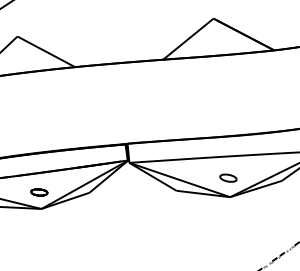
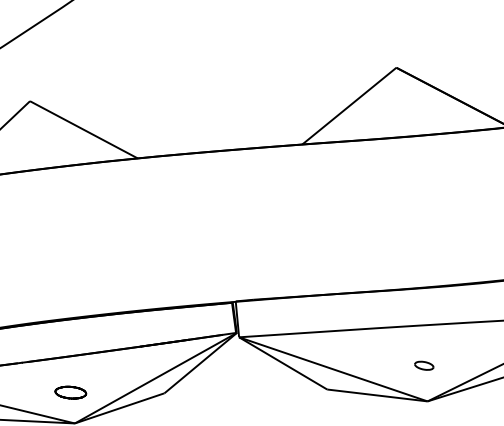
part: (228, 177) -> (424, 364), size x0.6

